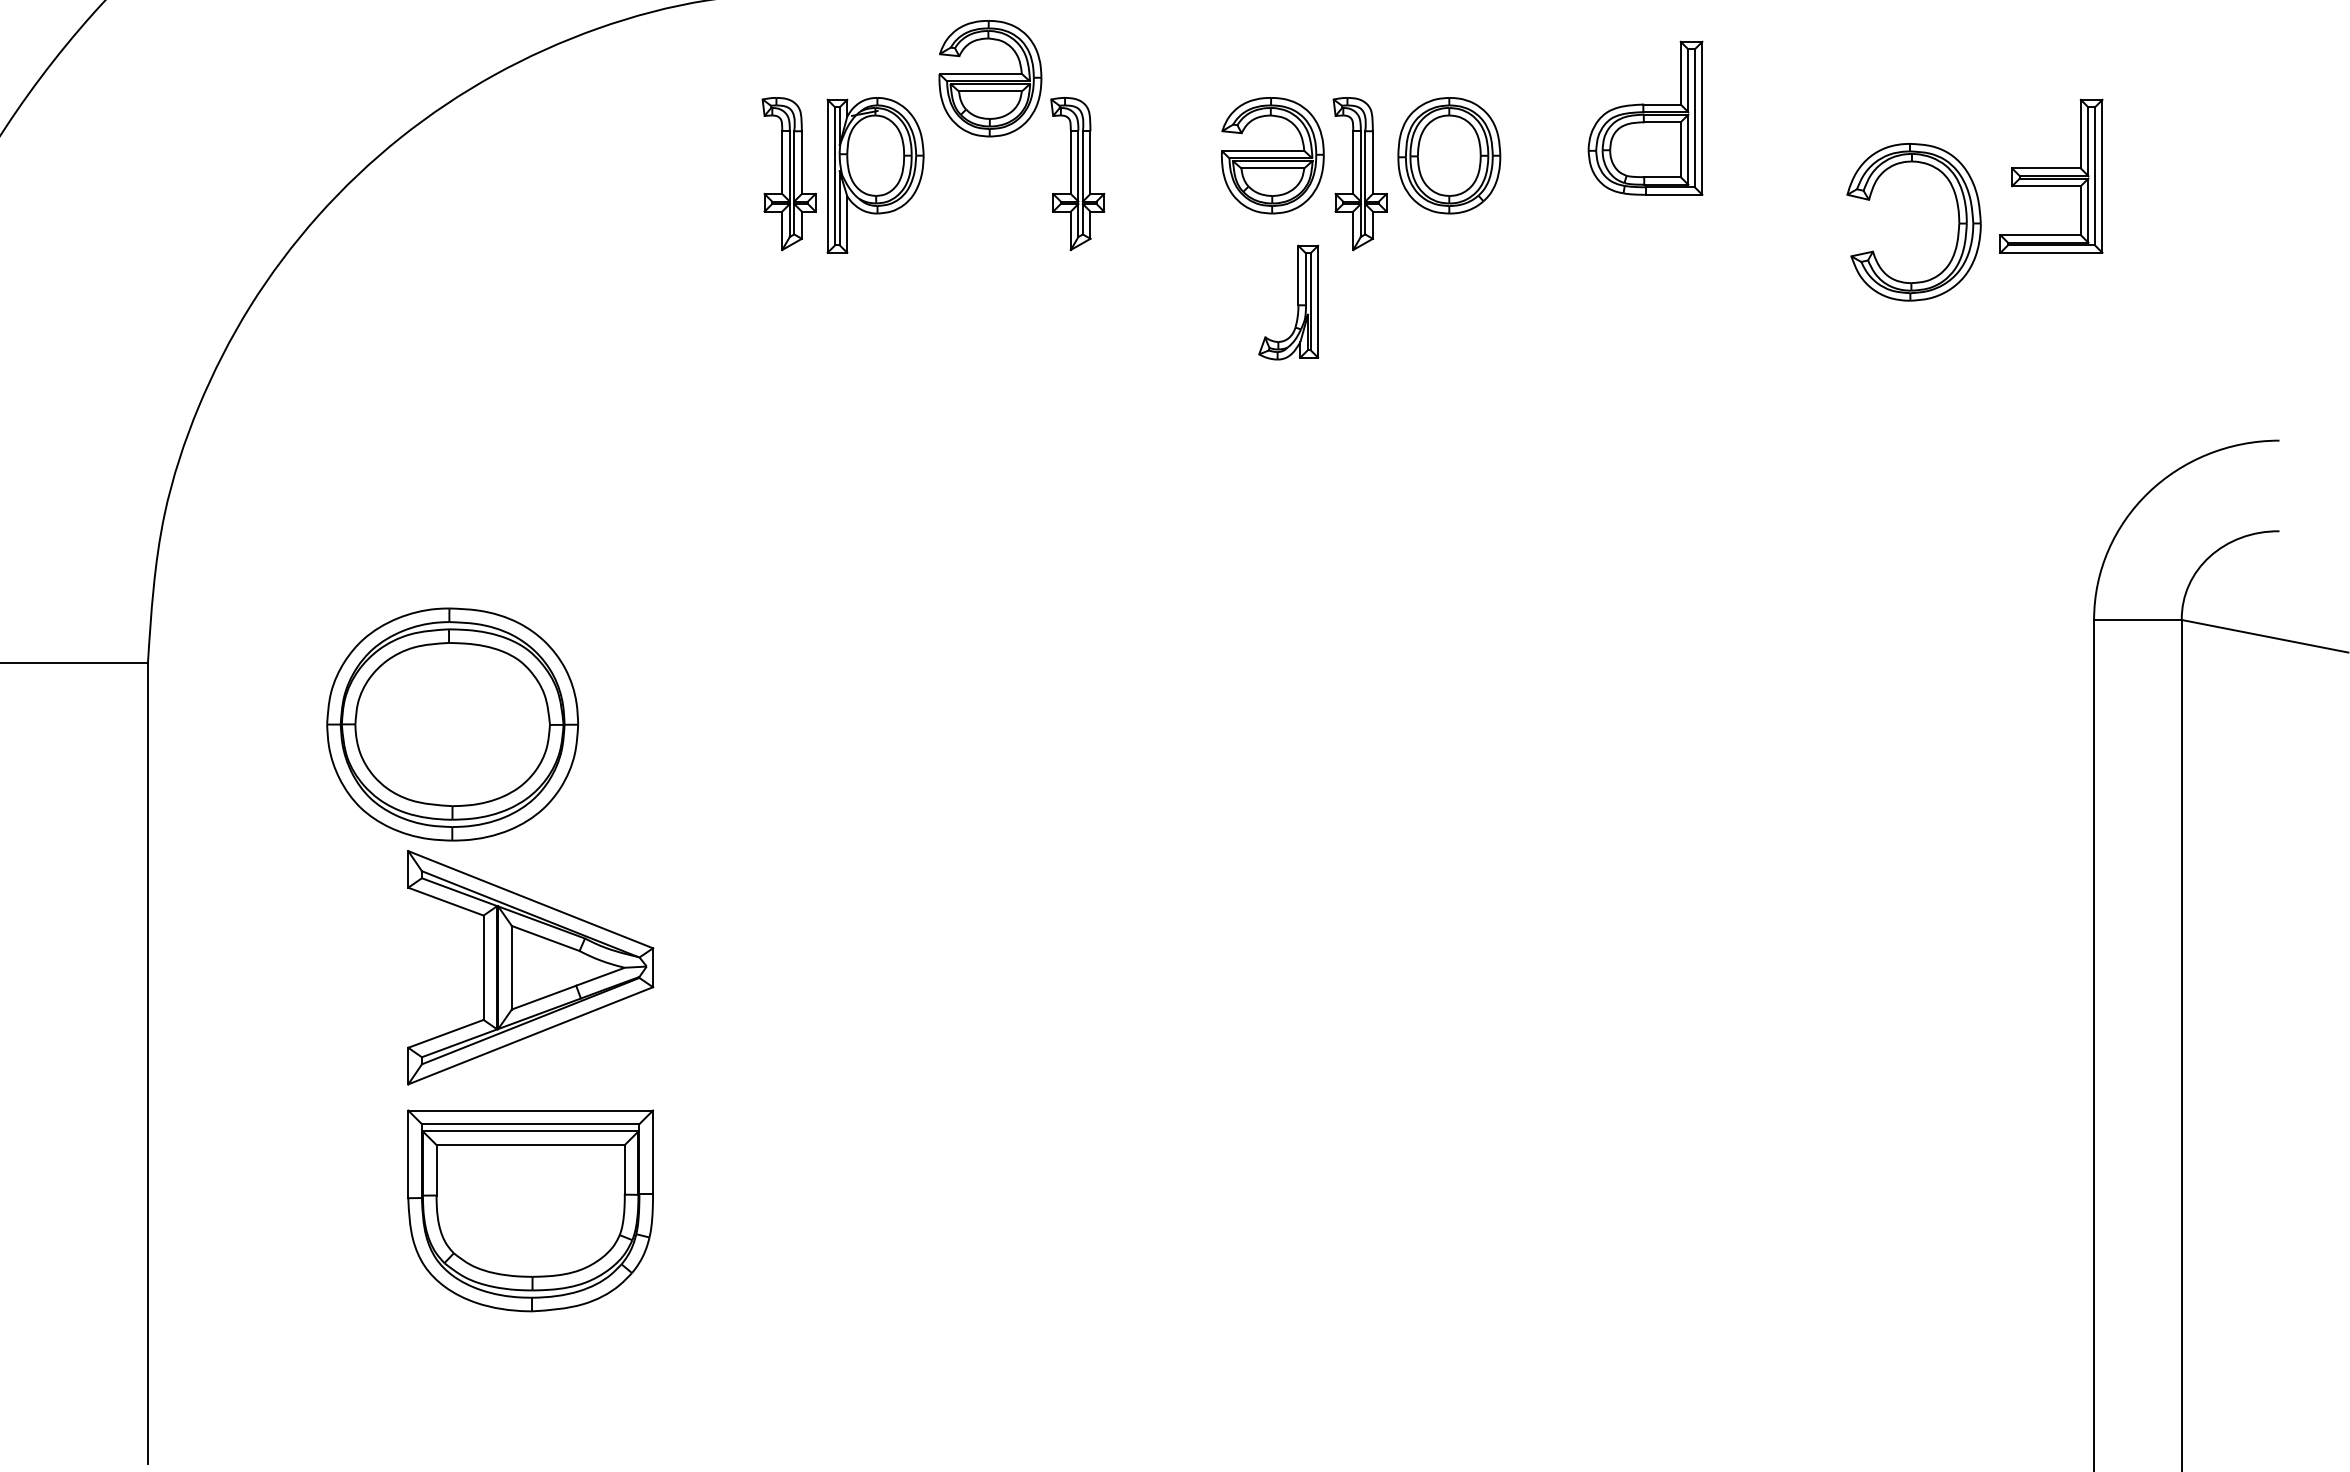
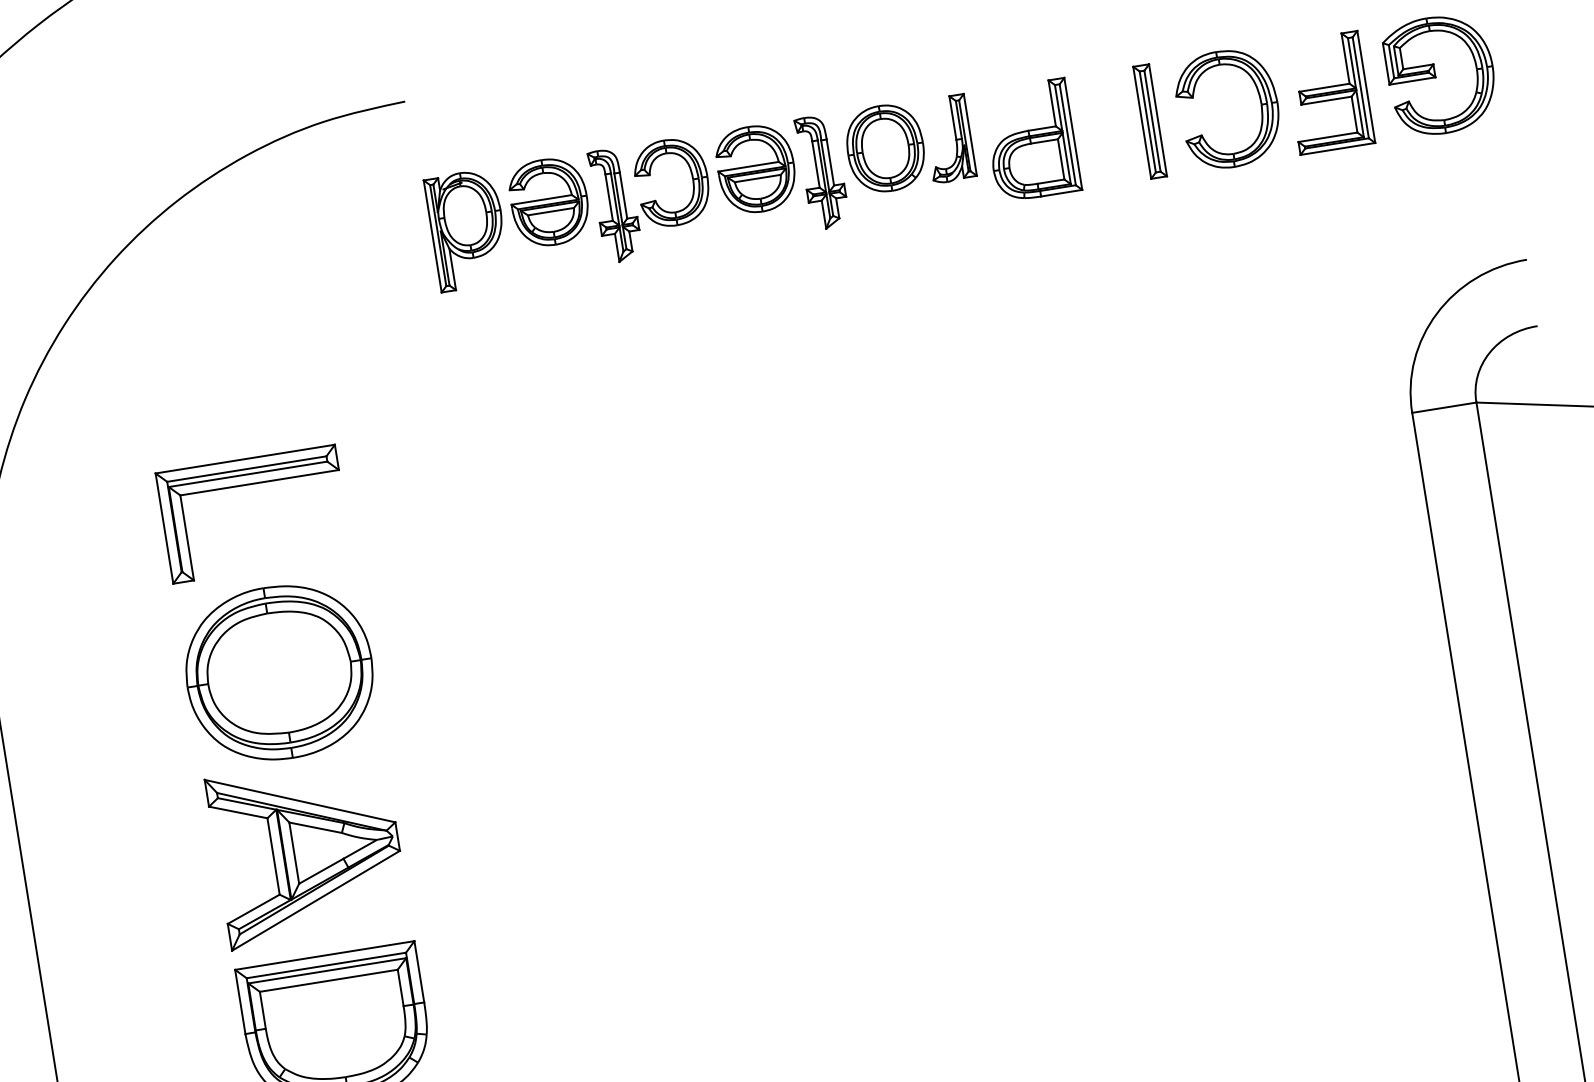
part: (990, 78) -> (549, 202), moved
part: (1645, 117) -> (1031, 139), moved
part: (1185, 155) -> (692, 179), added
part: (788, 174) -> (403, 239), removed
part: (1807, 175) -> (1150, 120), added
part: (2203, 176) -> (1440, 75), added
part: (1957, 230) -> (1261, 109), moved
part: (1297, 302) -> (955, 137), moved
part: (530, 467) -> (249, 484), added
part: (452, 724) -> (279, 672), moved

